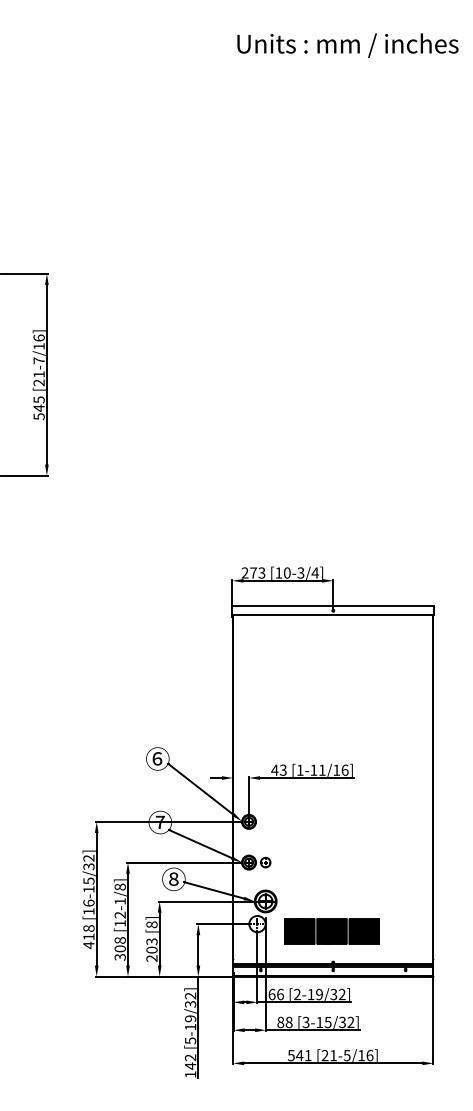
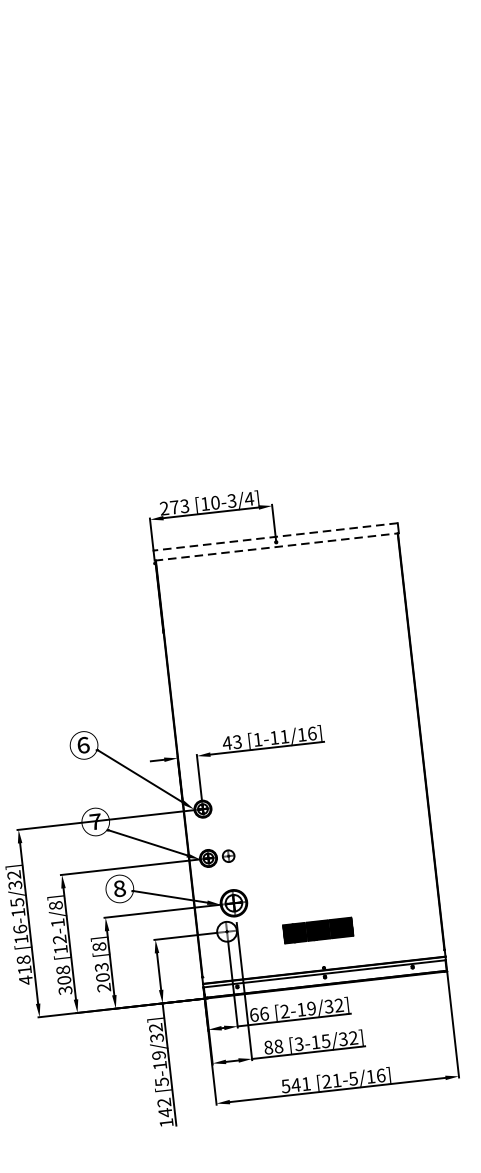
line: (333, 606) -> (275, 537), solid -> dashed
line: (333, 614) -> (277, 546), solid -> dashed
part: (331, 931) -> (317, 930), size x0.6

